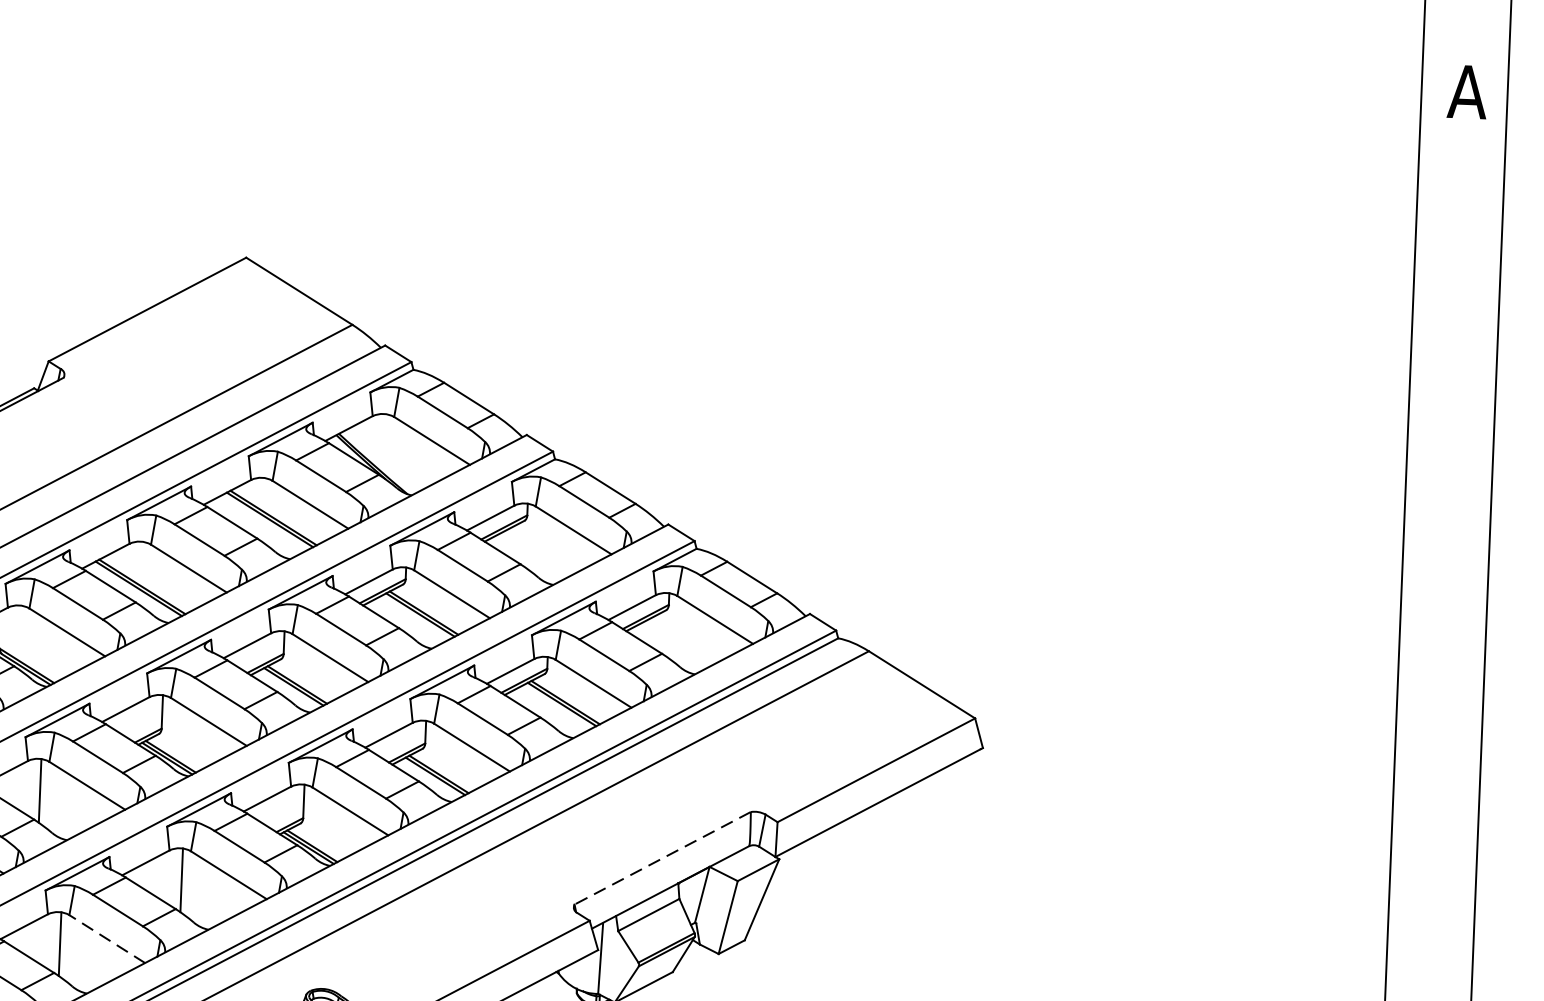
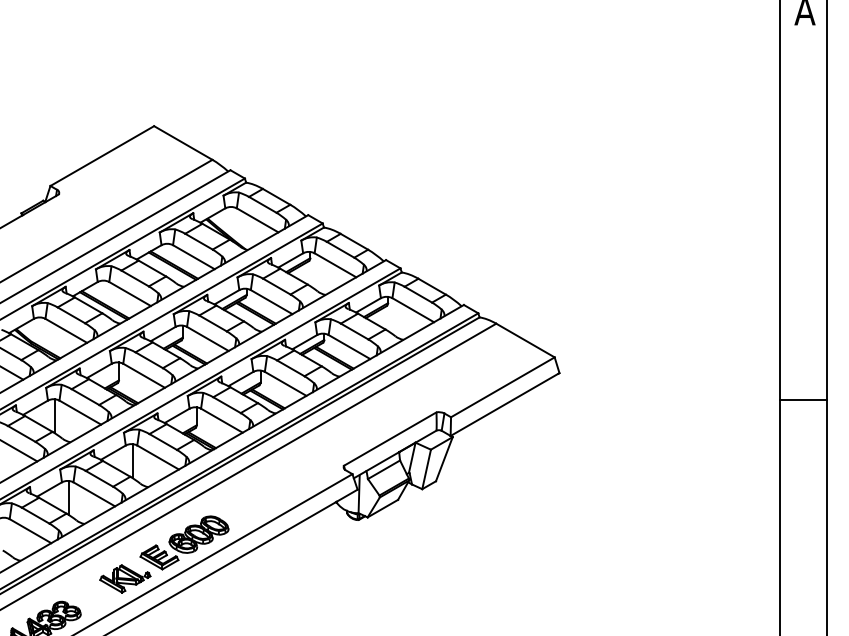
line: (1435, 815) -> (803, 399), added
line: (661, 859) -> (389, 439), dashed -> solid
line: (105, 939) -> (93, 494), dashed -> solid

